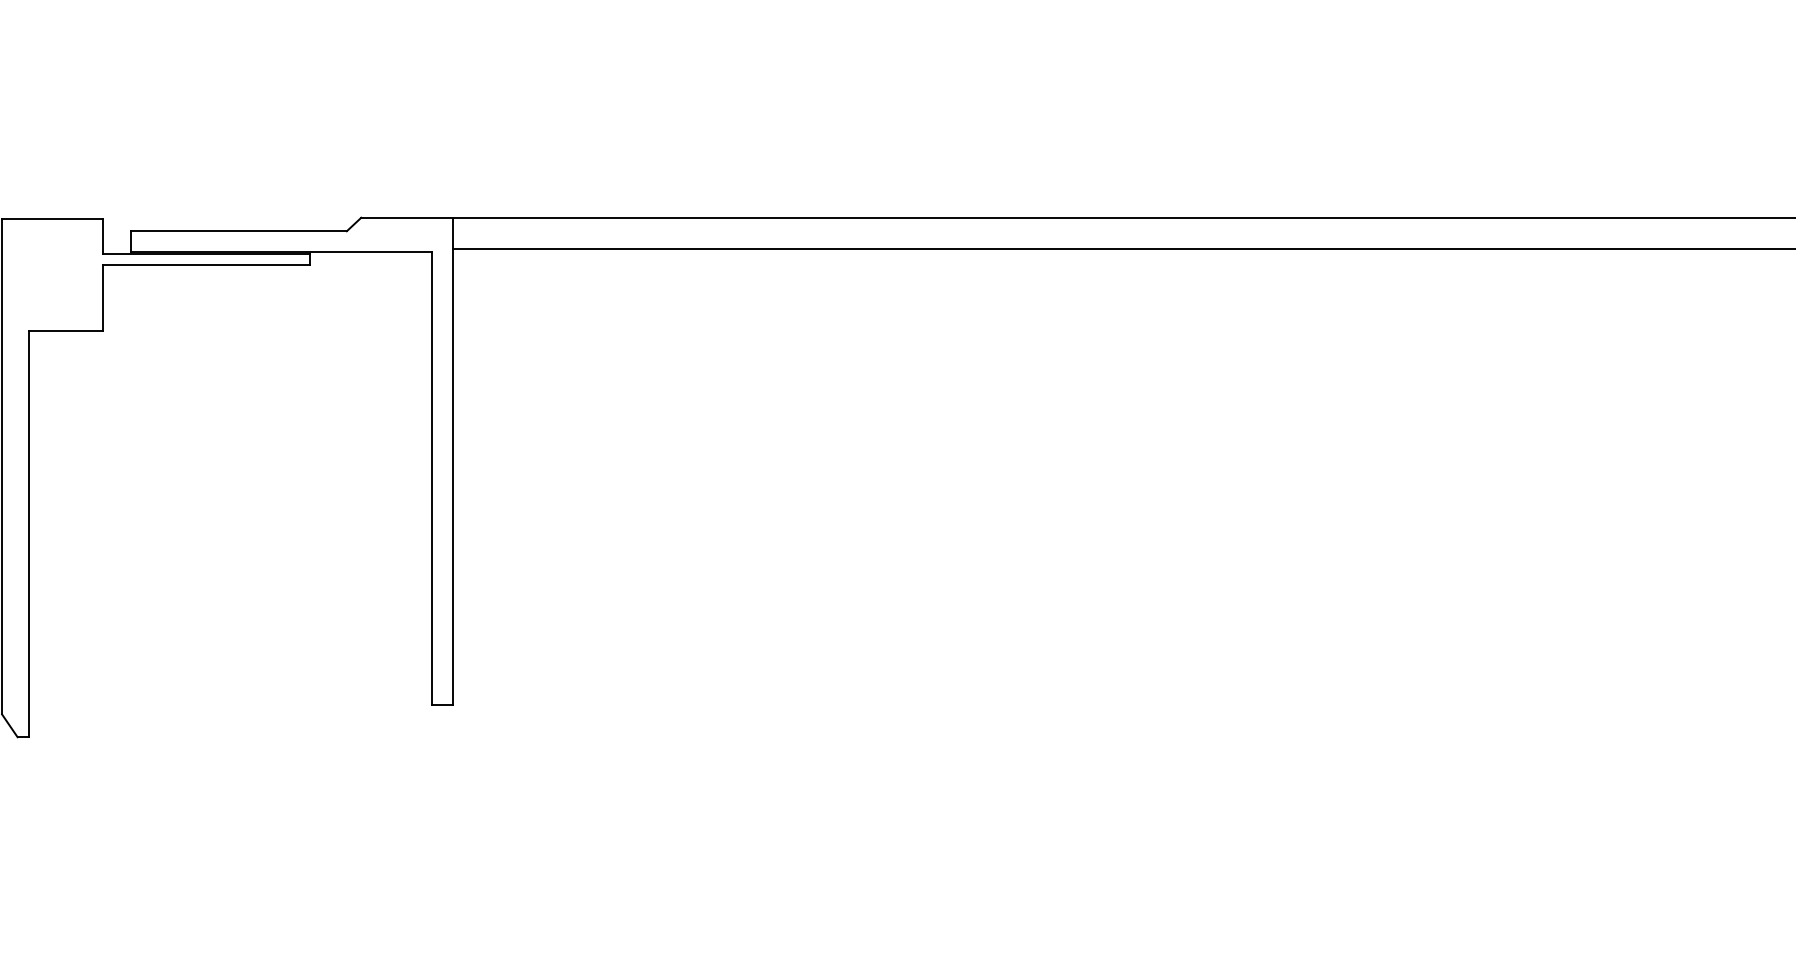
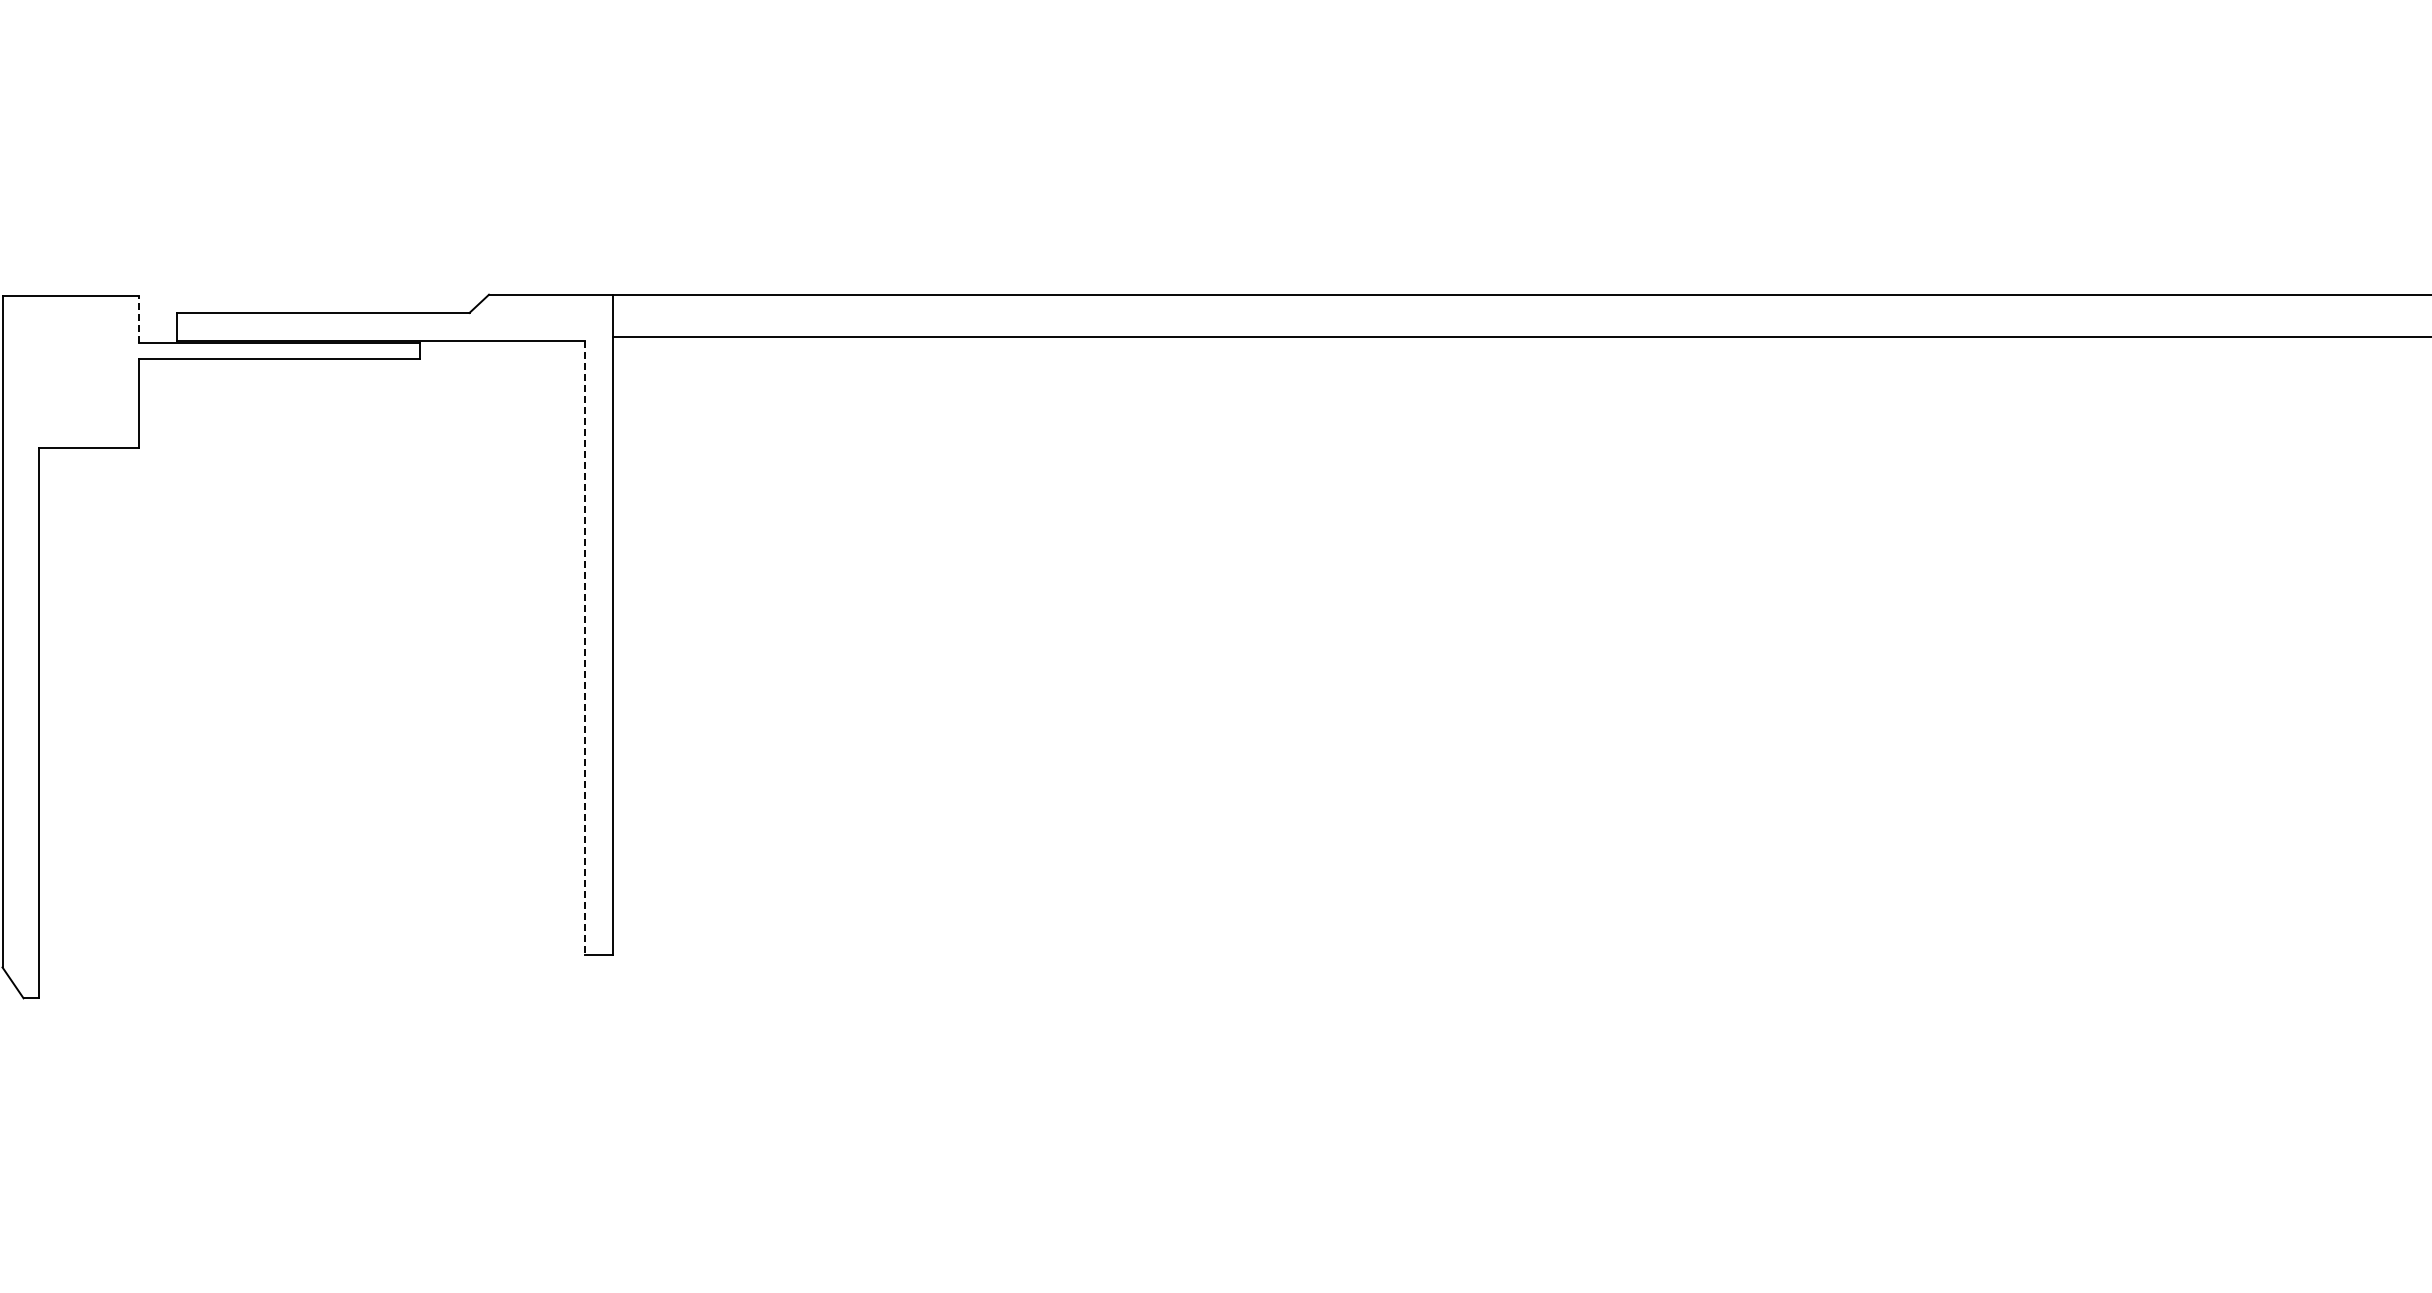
line: (102, 236) -> (138, 319), solid -> dashed
line: (432, 478) -> (585, 647), solid -> dashed

